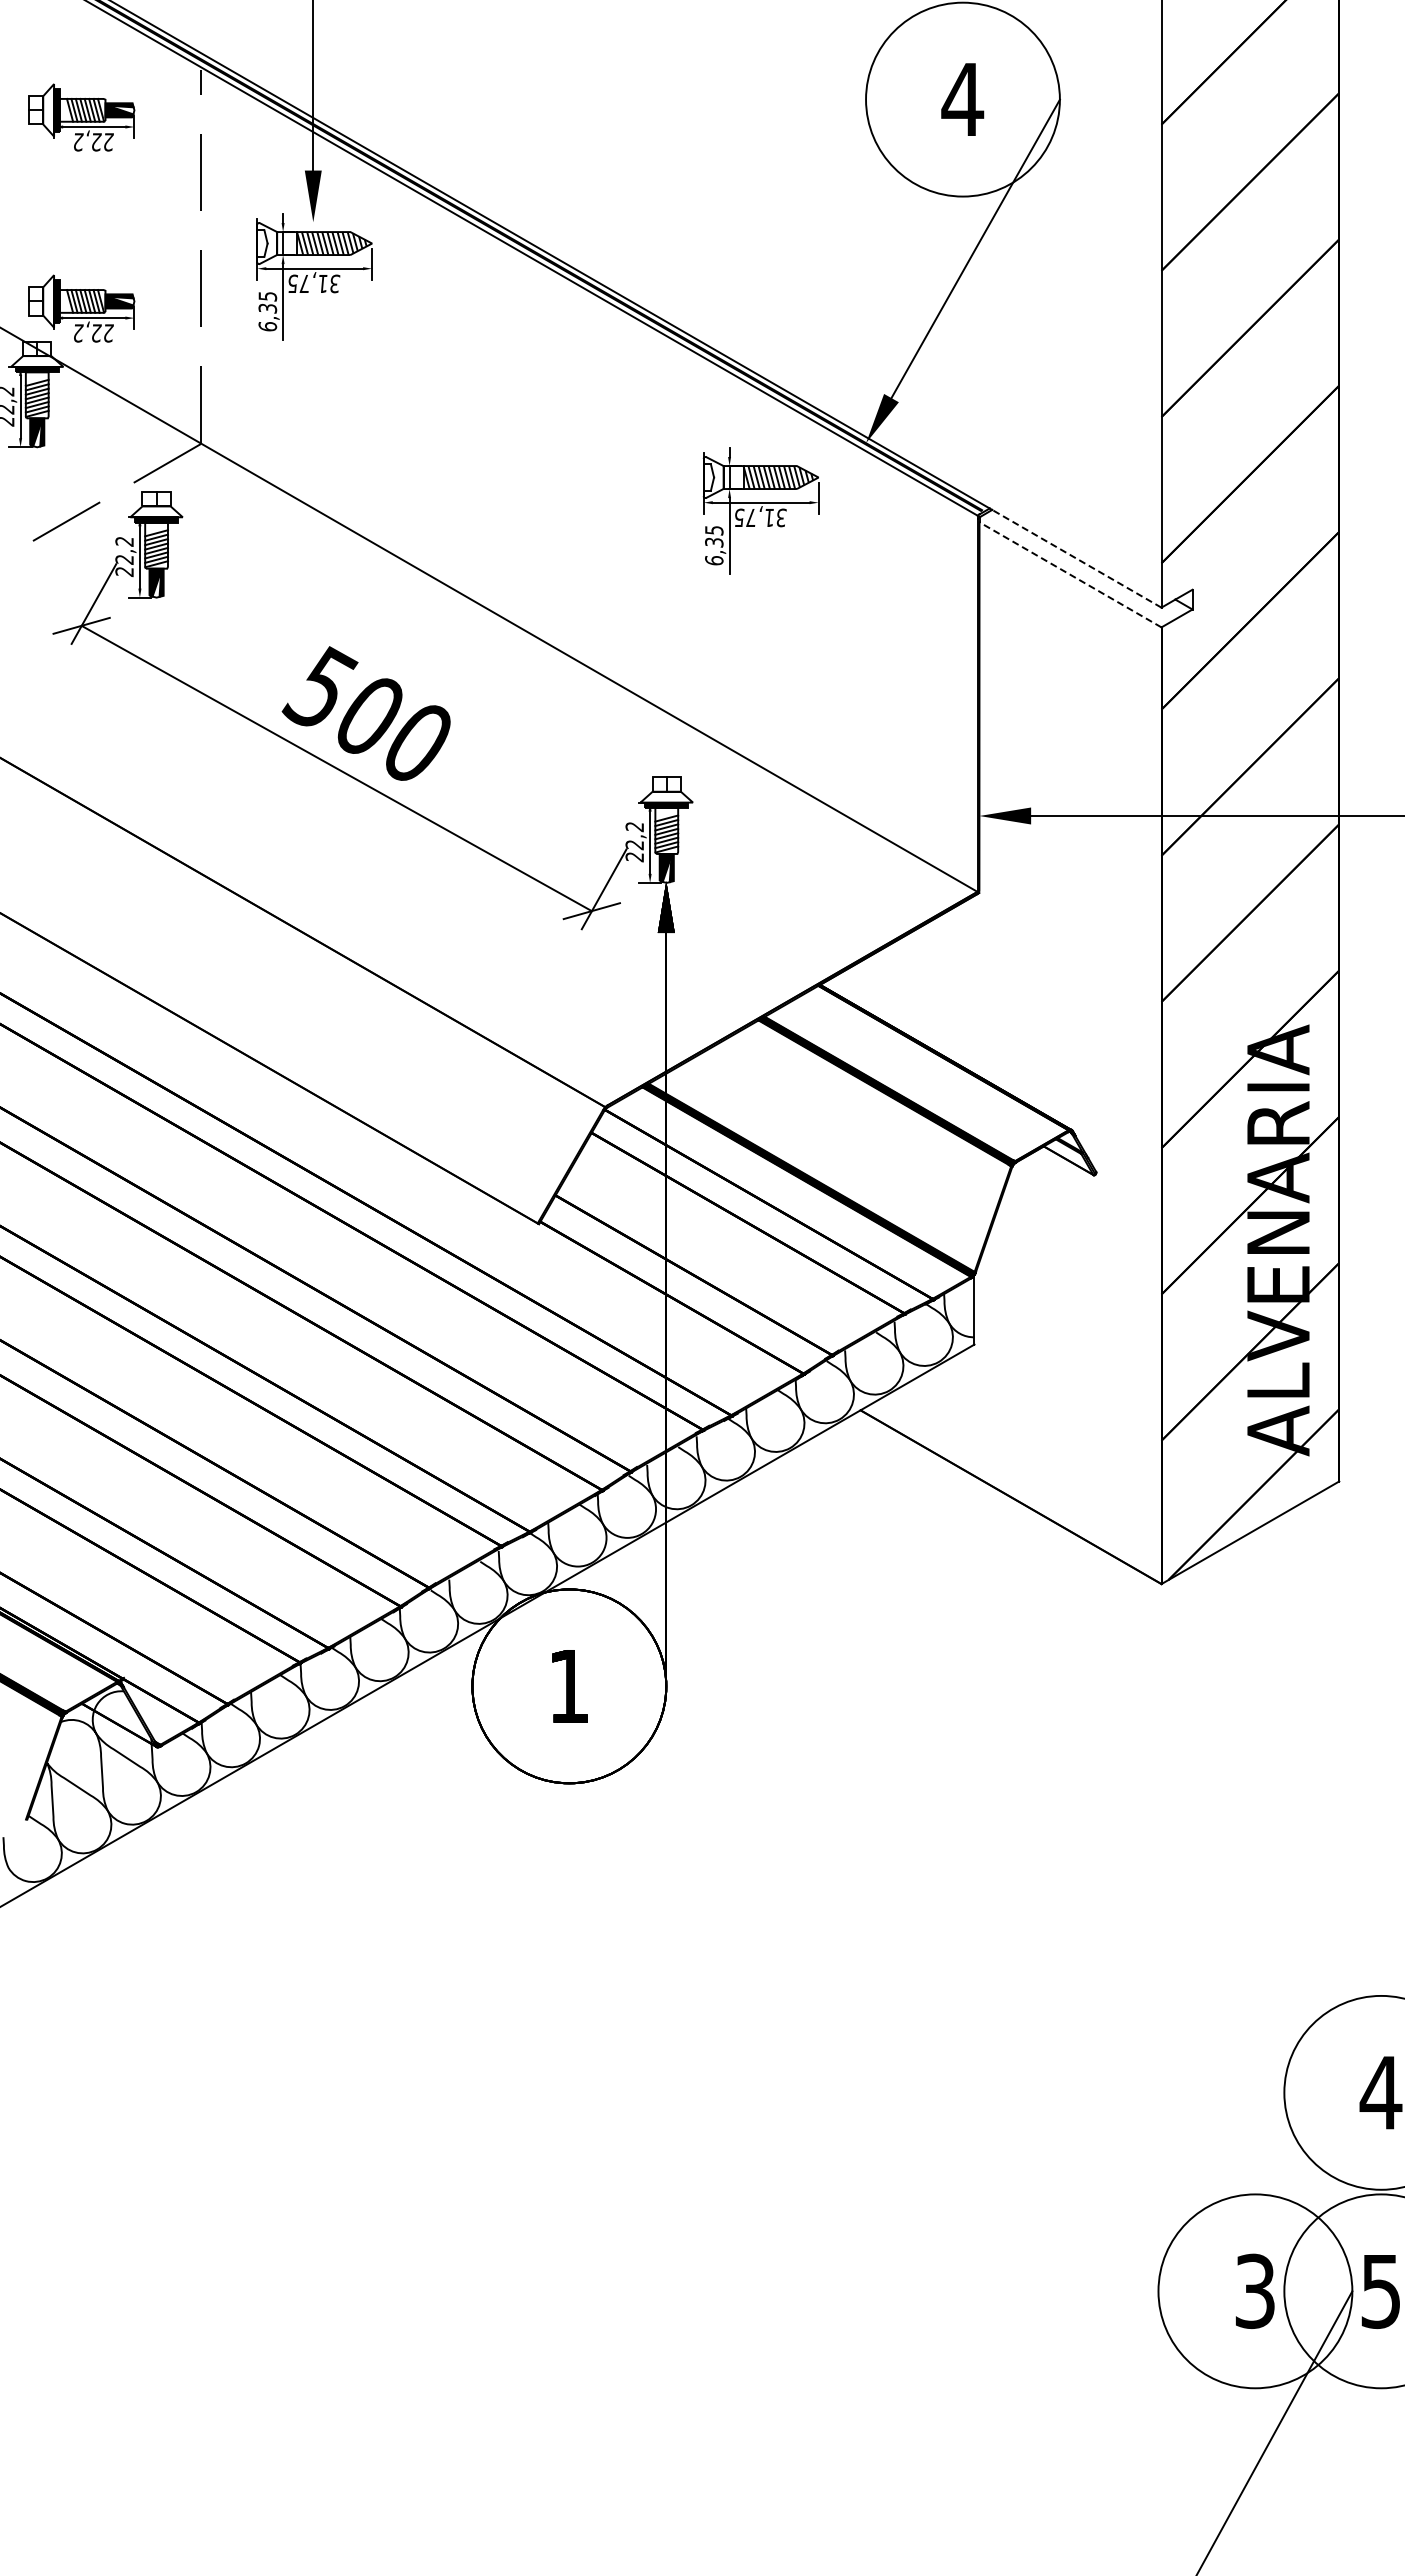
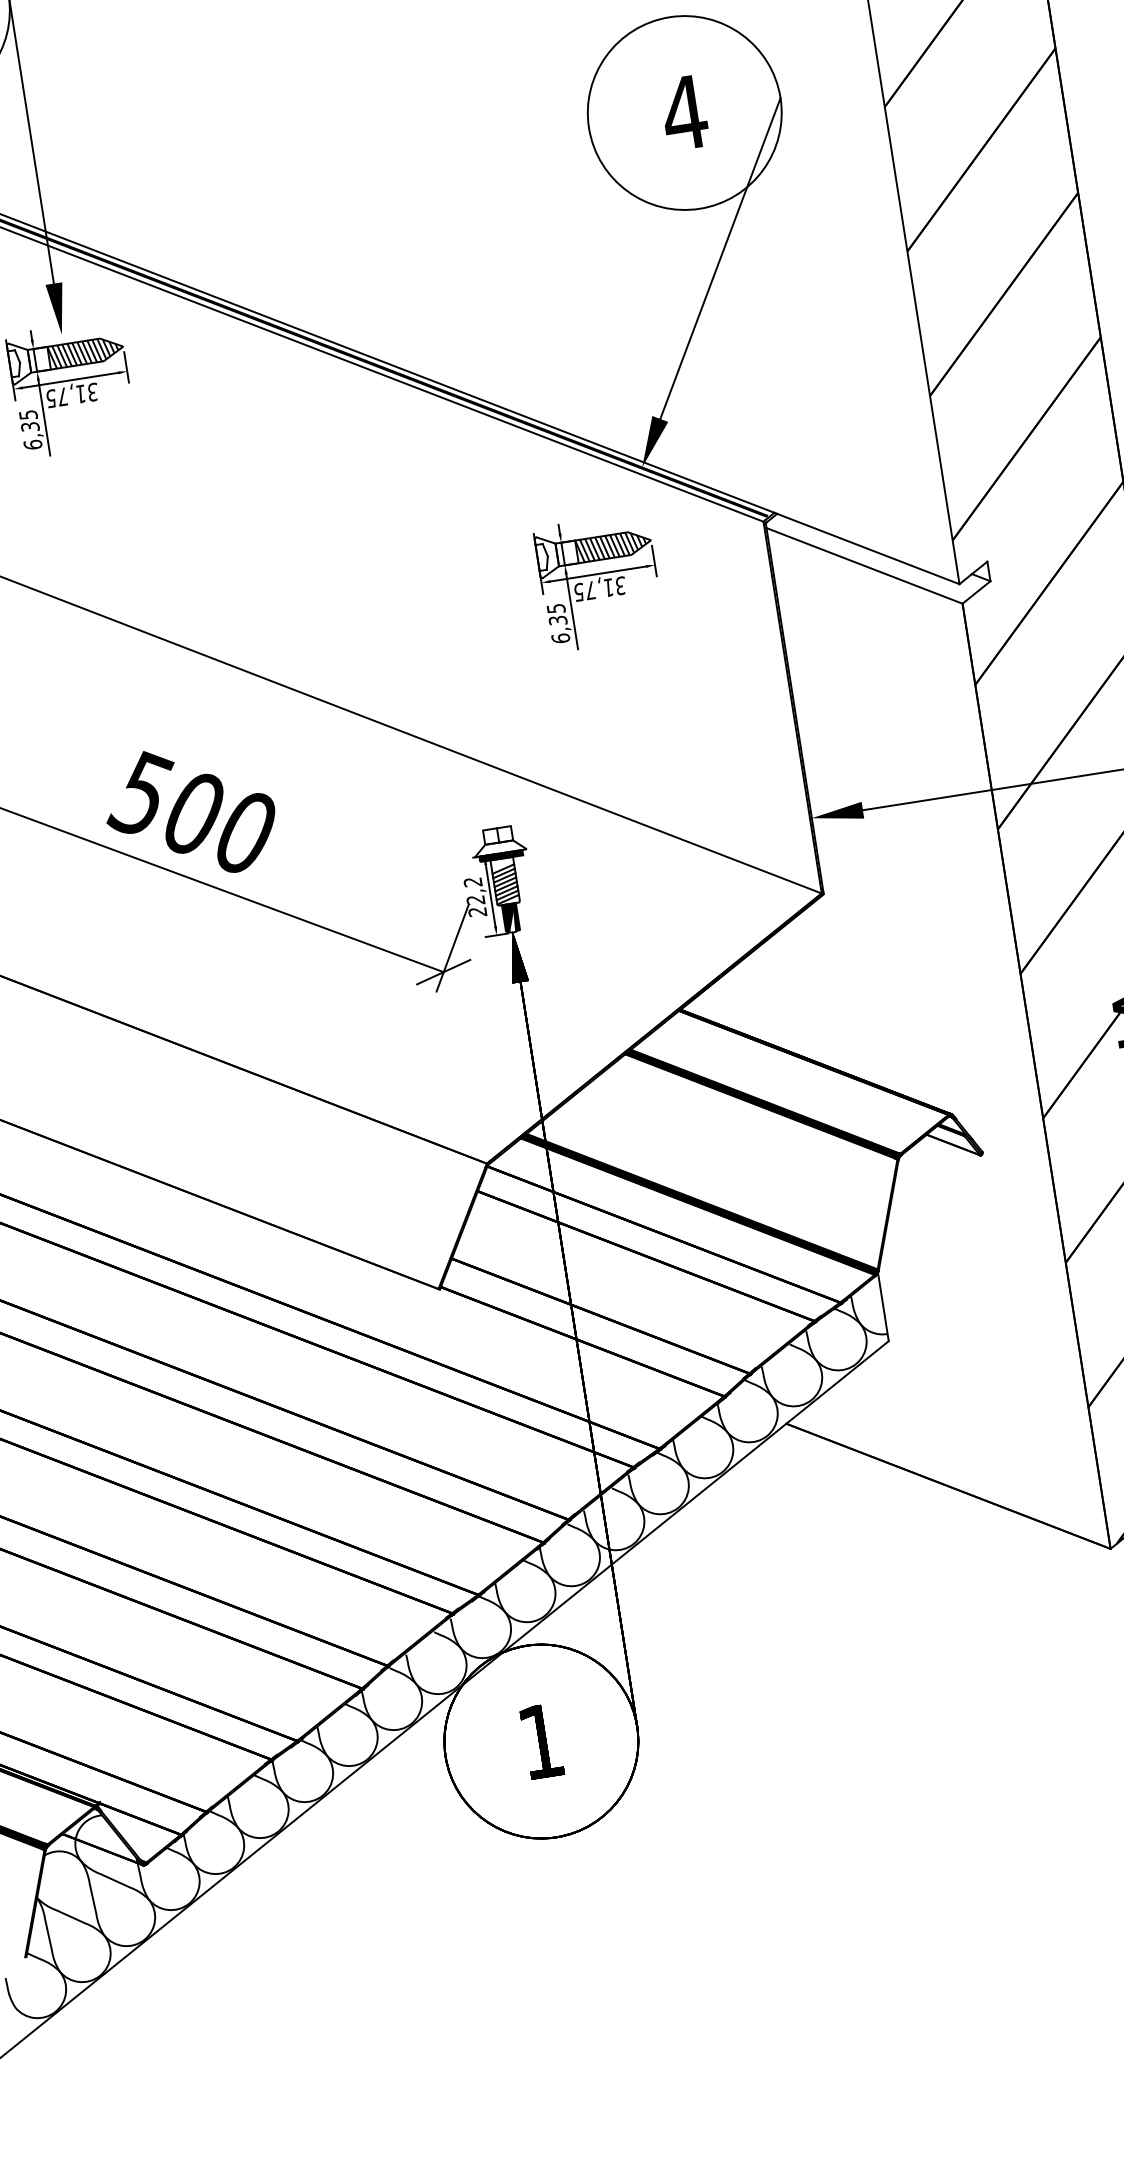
part: (760, 510) -> (598, 581), moved
line: (1076, 558) -> (867, 548), dashed -> solid
line: (1070, 574) -> (864, 565), dashed -> solid

